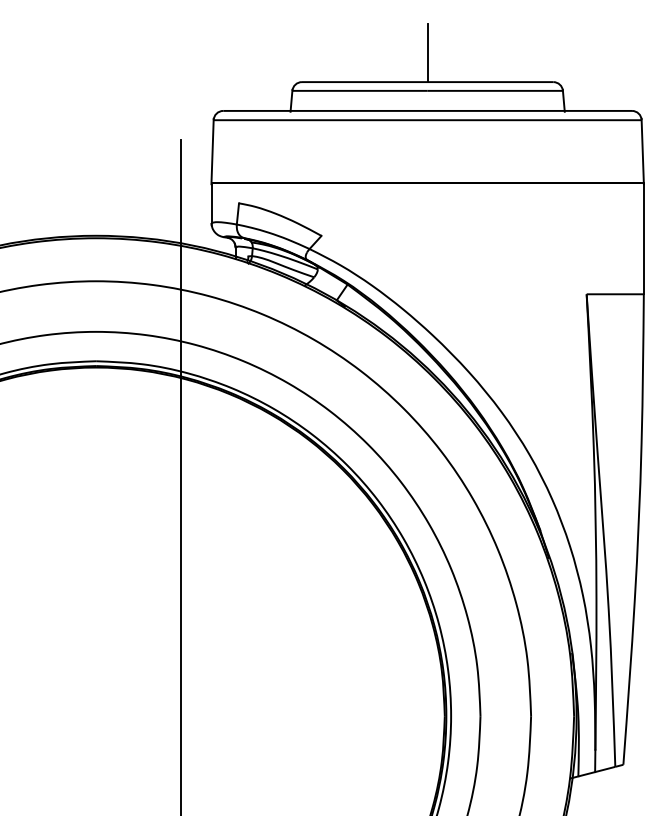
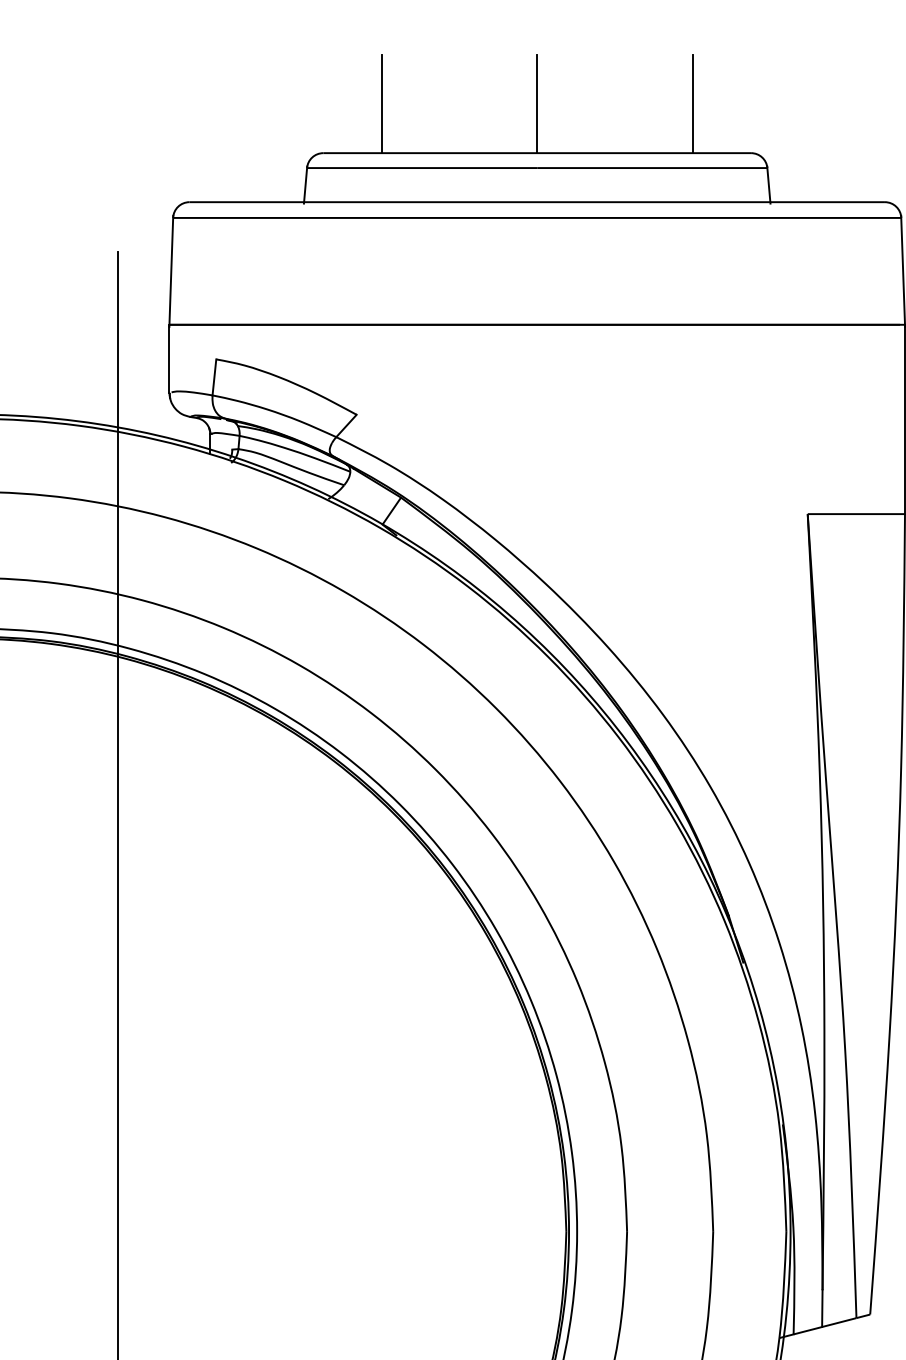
line: (336, 53) -> (382, 104), added
line: (518, 53) -> (691, 104), added

